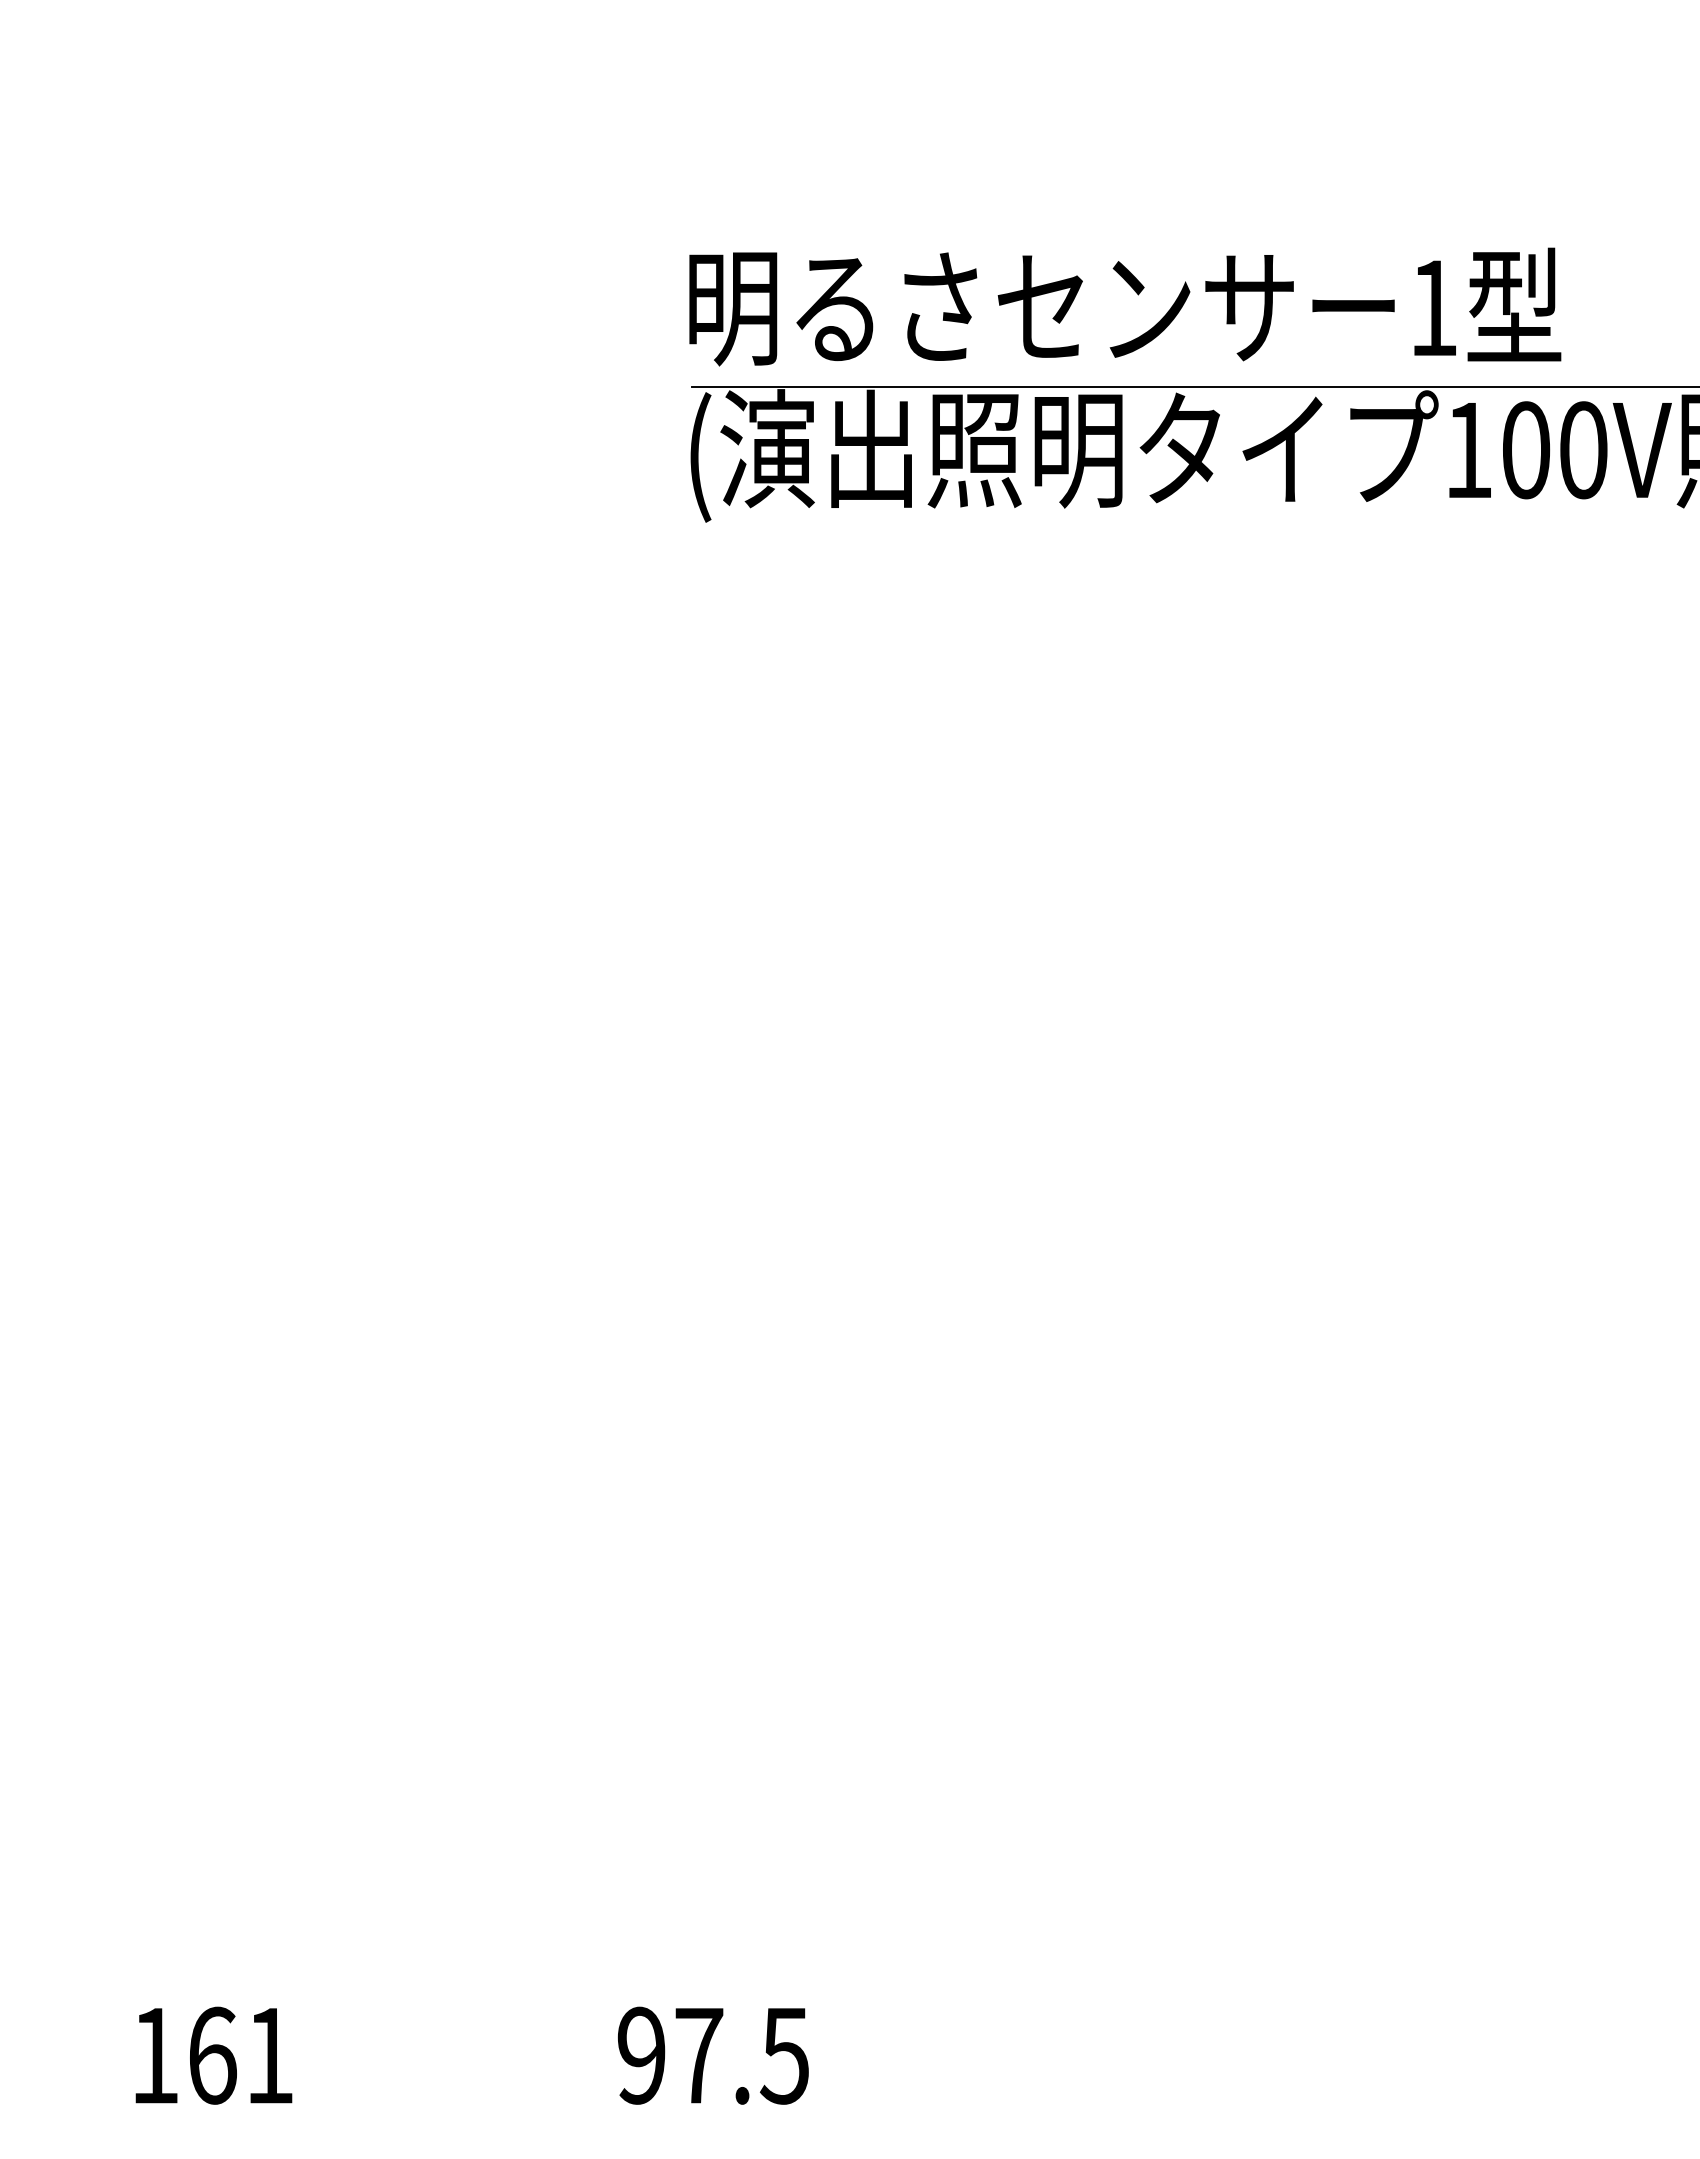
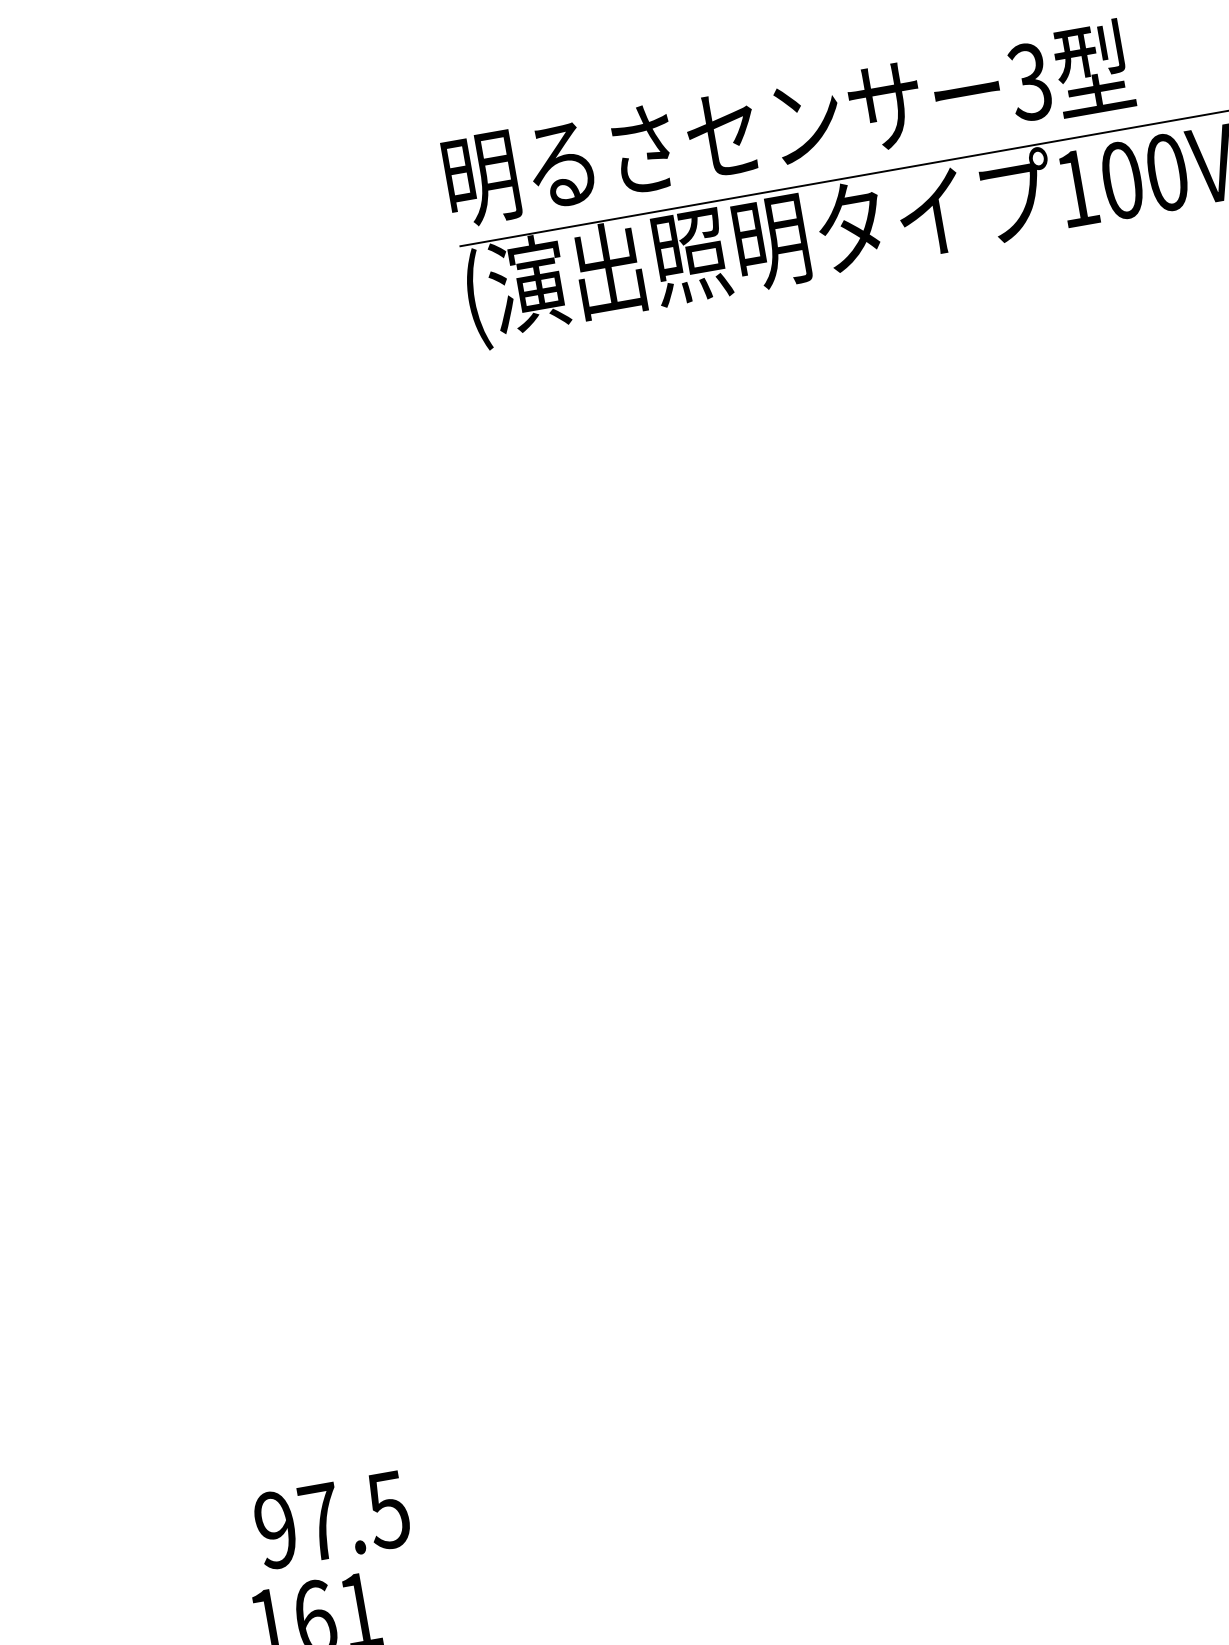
text: (1432, 308) -> (1029, 82), 1 -> 3
text: (713, 2055) -> (332, 1519), moved

